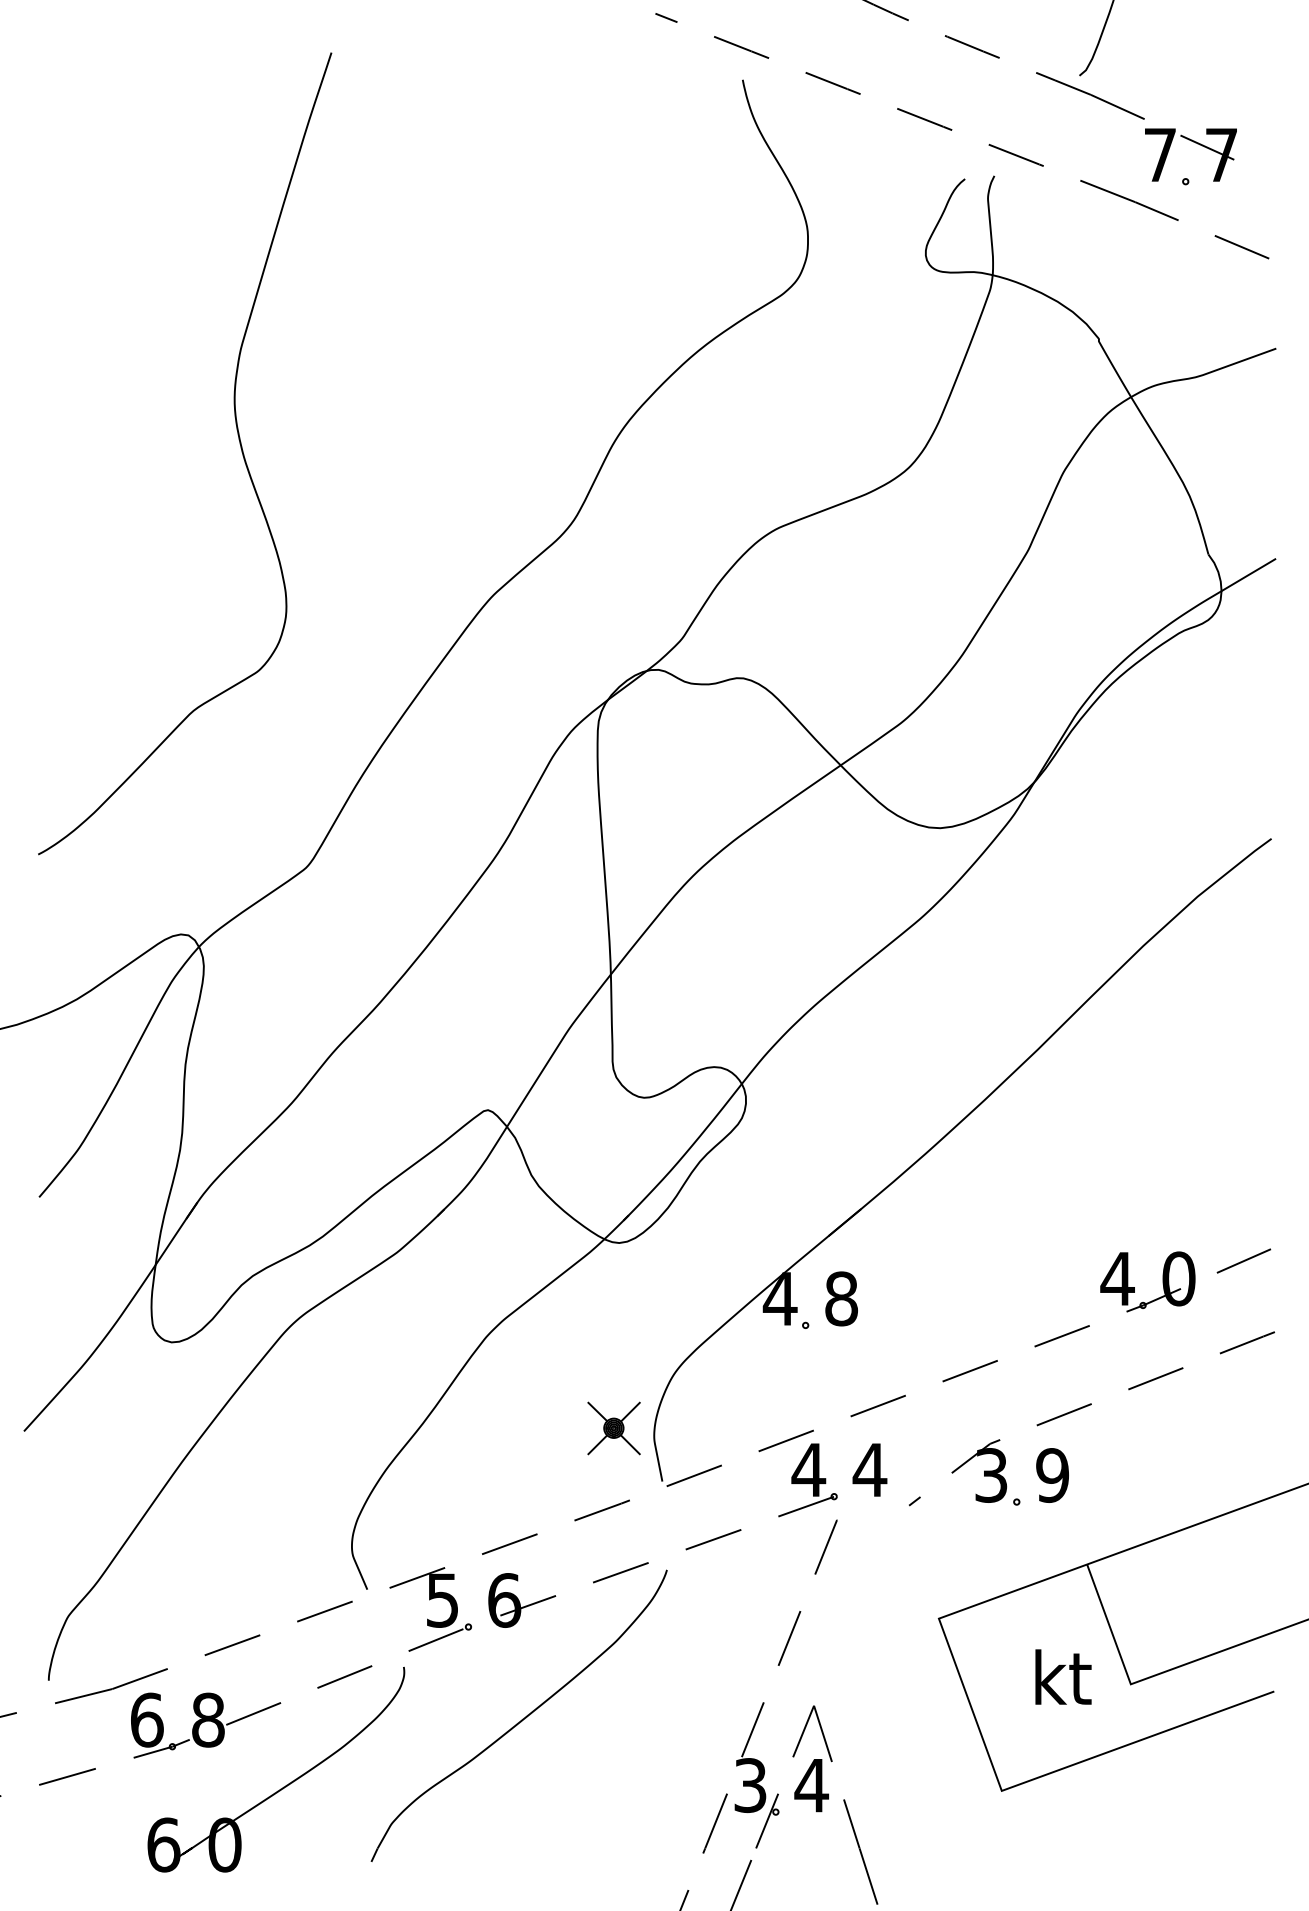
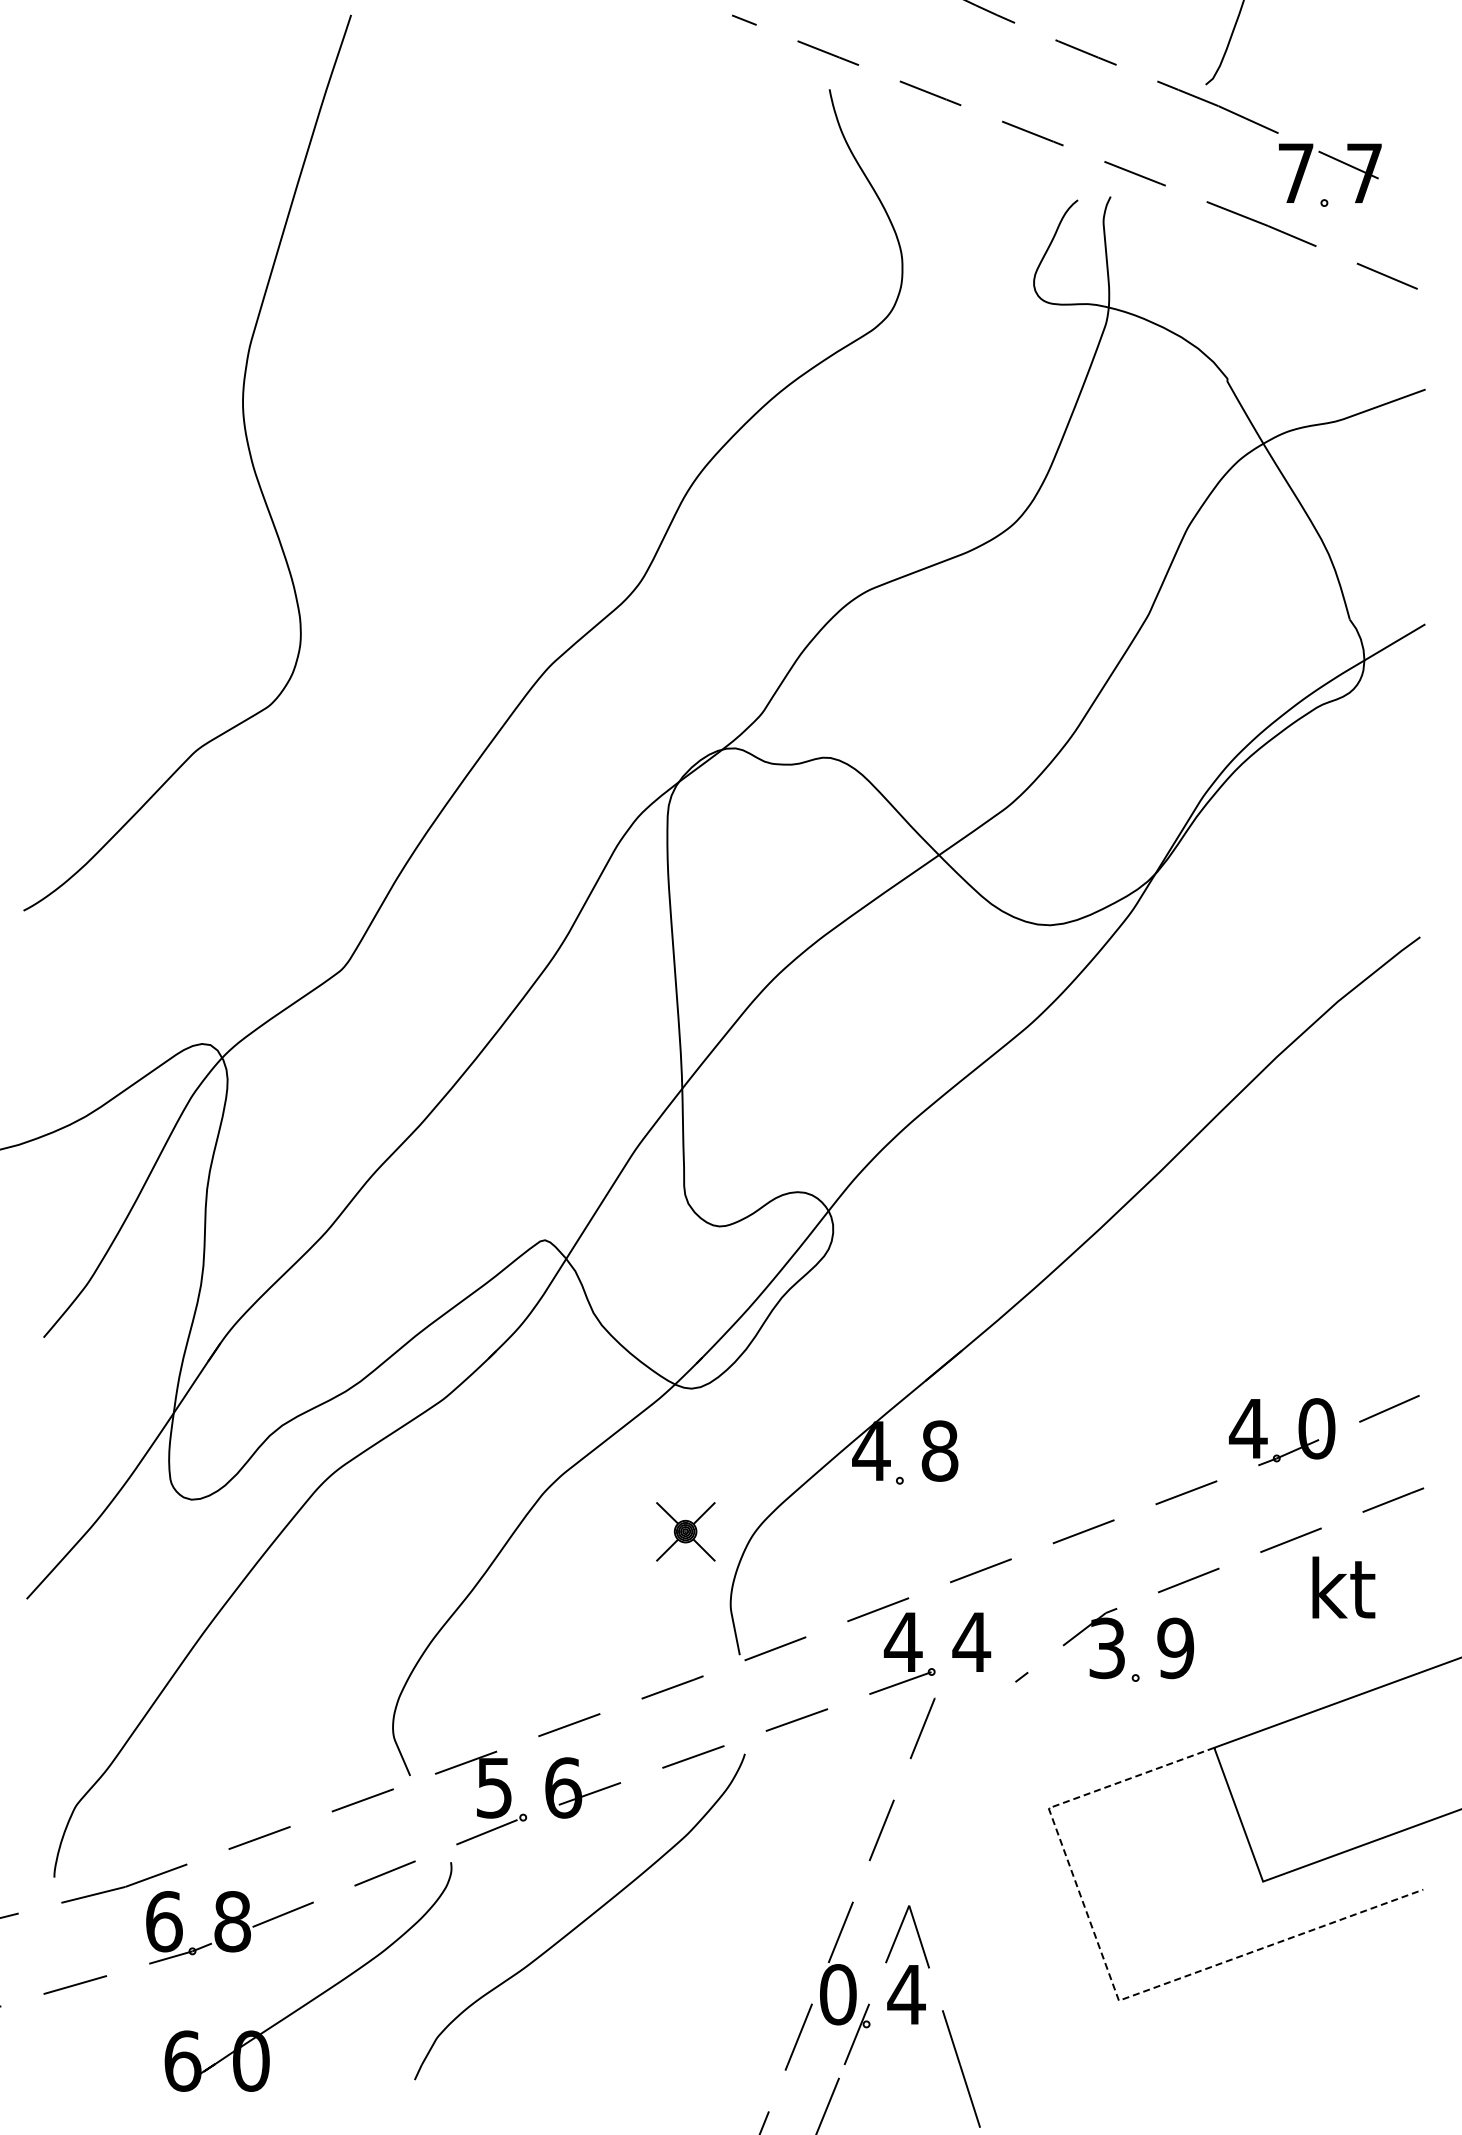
curve: (238, 439) -> (247, 447), moved
part: (613, 1428) -> (685, 1531), moved
text: (1063, 1677) -> (1343, 1587), moved
line: (993, 1767) -> (1109, 1974), solid -> dashed
text: (750, 1785) -> (838, 1994), 3 -> 0

